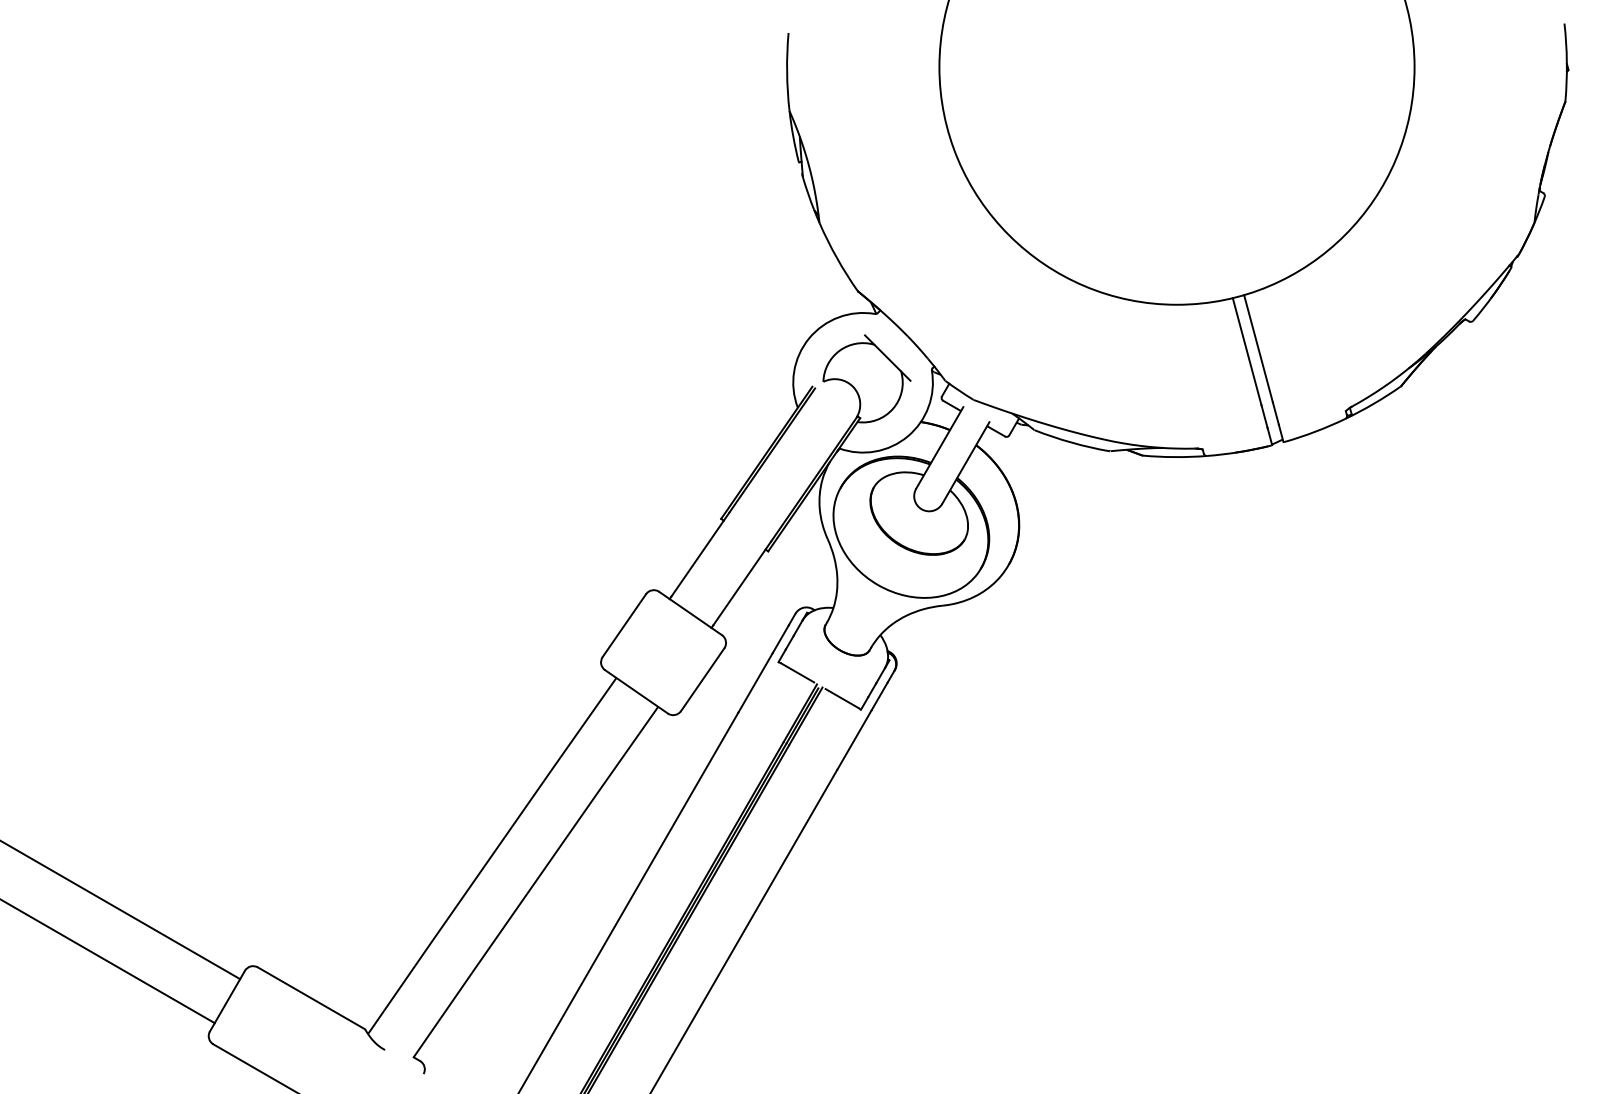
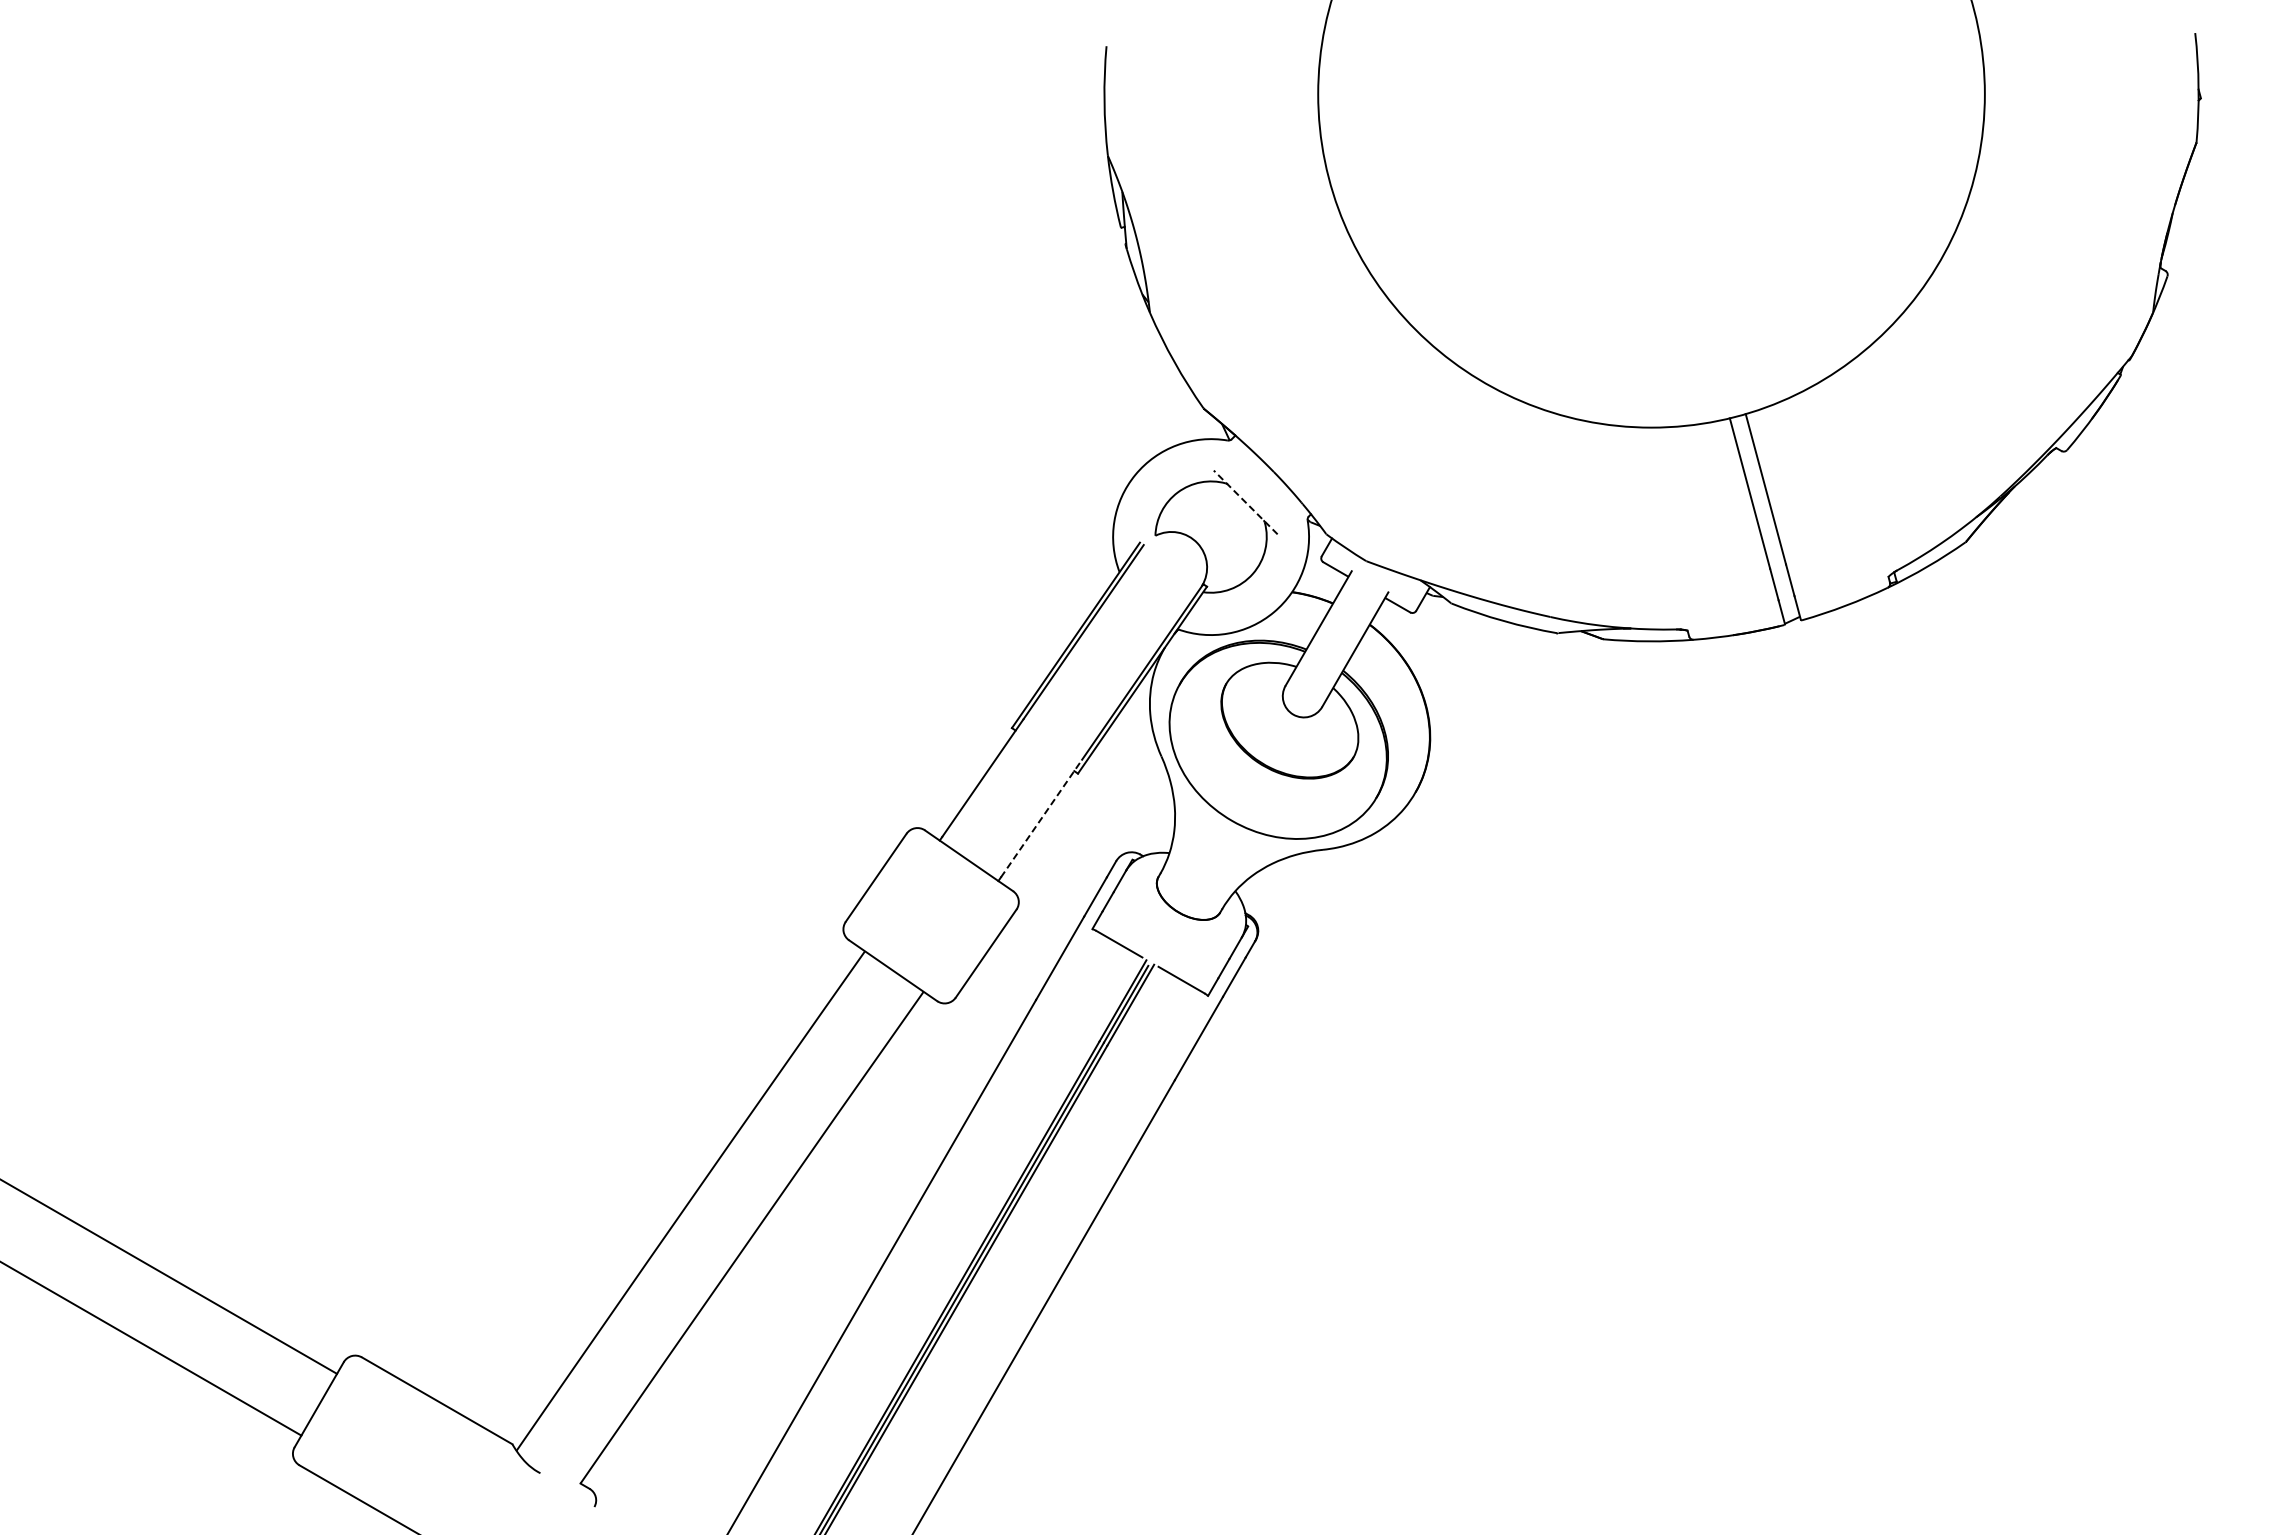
line: (887, 358) -> (1245, 502), solid -> dashed
line: (742, 583) -> (1041, 818), solid -> dashed

